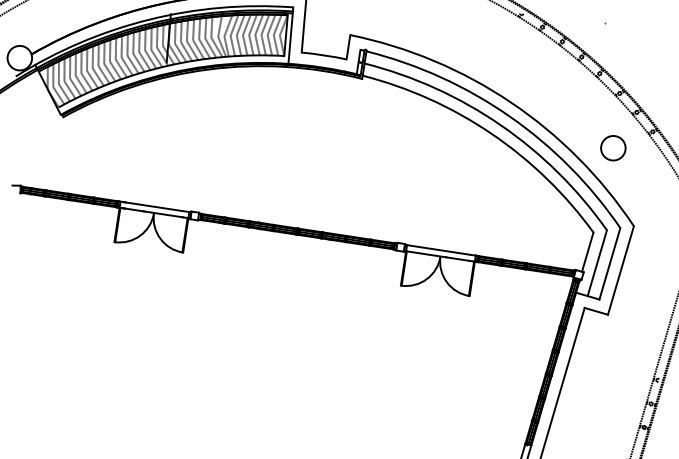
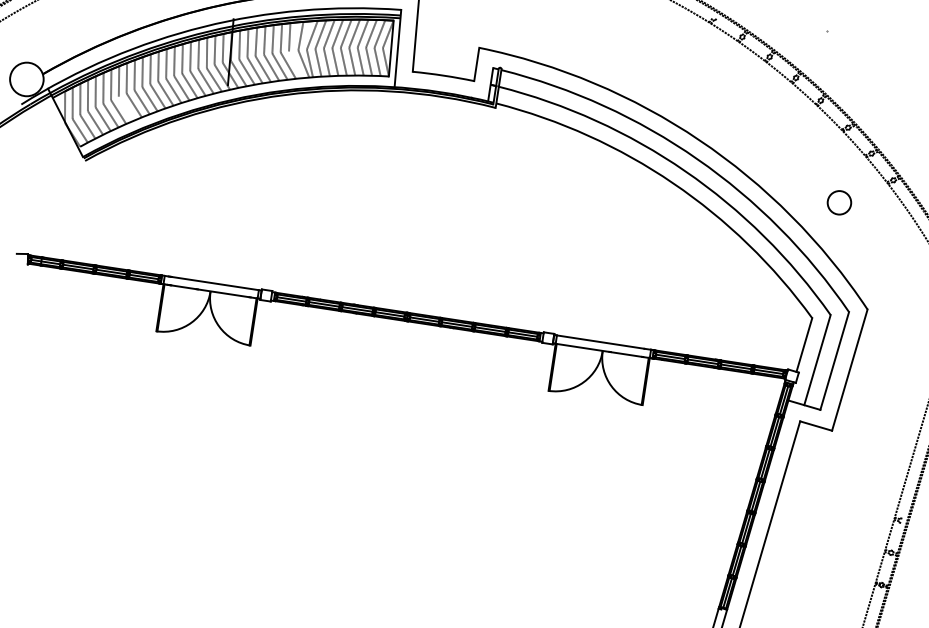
line: (216, 47) -> (296, 64), removed
line: (92, 79) -> (126, 108), removed
circle: (613, 148) -> (839, 202), size x0.7

